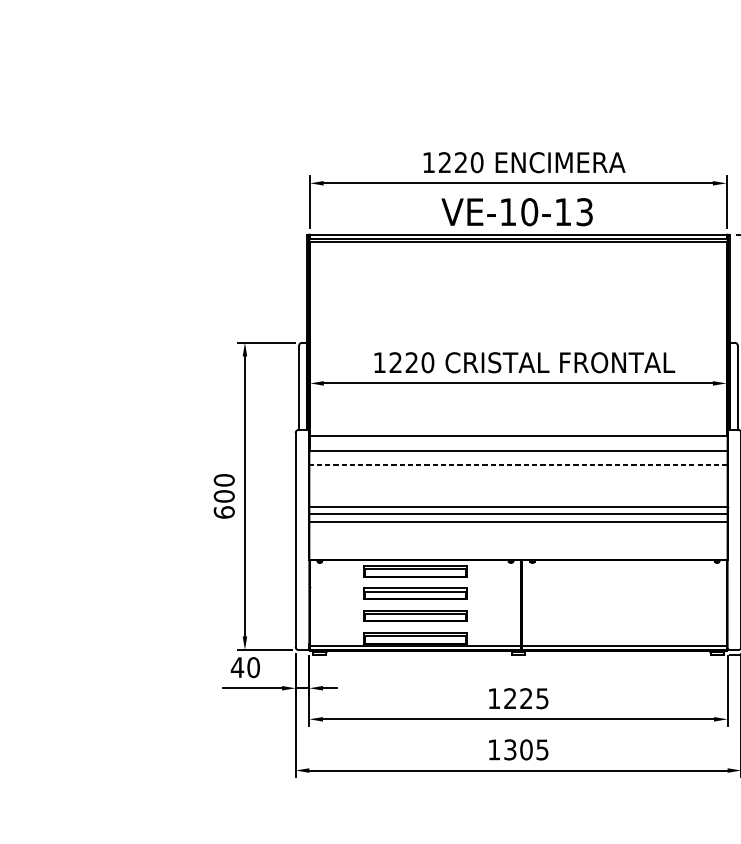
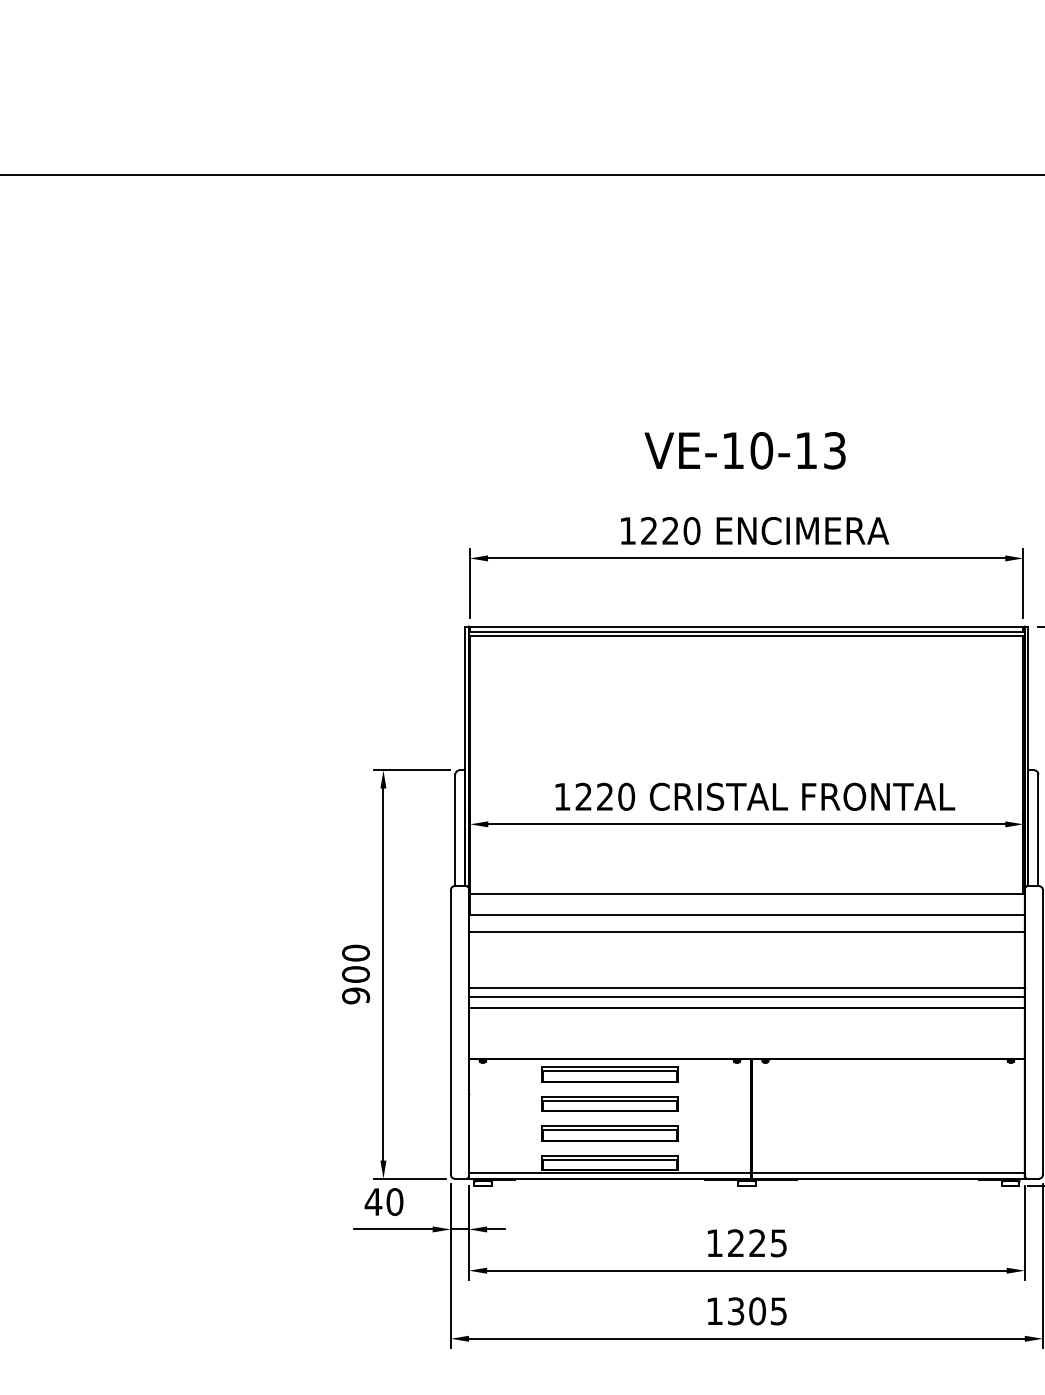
text: (516, 211) -> (744, 450), moved
line: (518, 464) -> (746, 932), dashed -> solid
text: (224, 512) -> (356, 995), 600 -> 900

